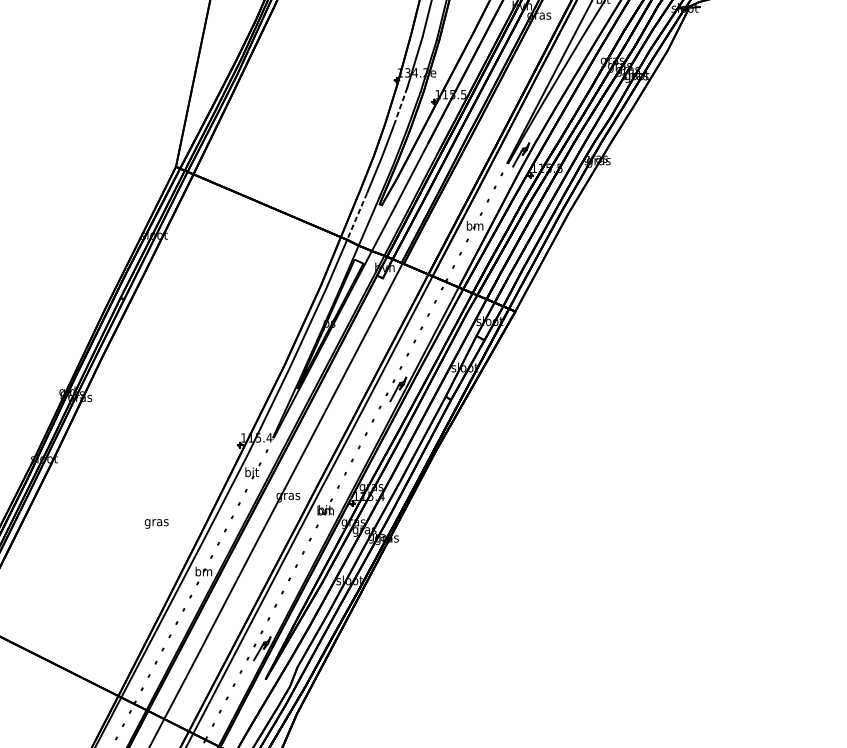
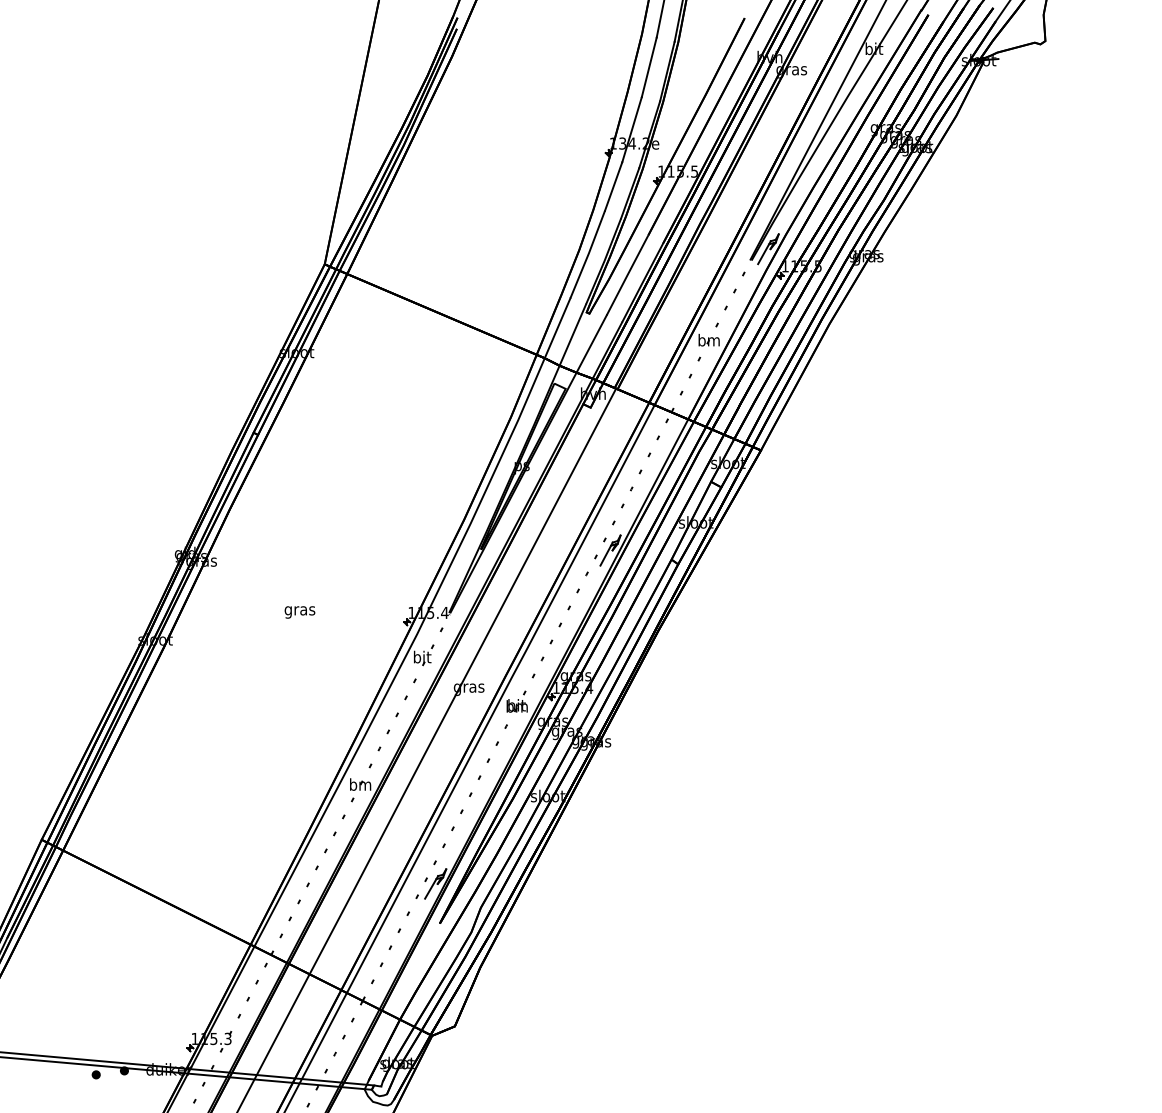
line: (400, 106) -> (613, 186), dashed -> solid
line: (357, 216) -> (557, 328), dashed -> solid
text: (156, 523) -> (299, 612), moved

